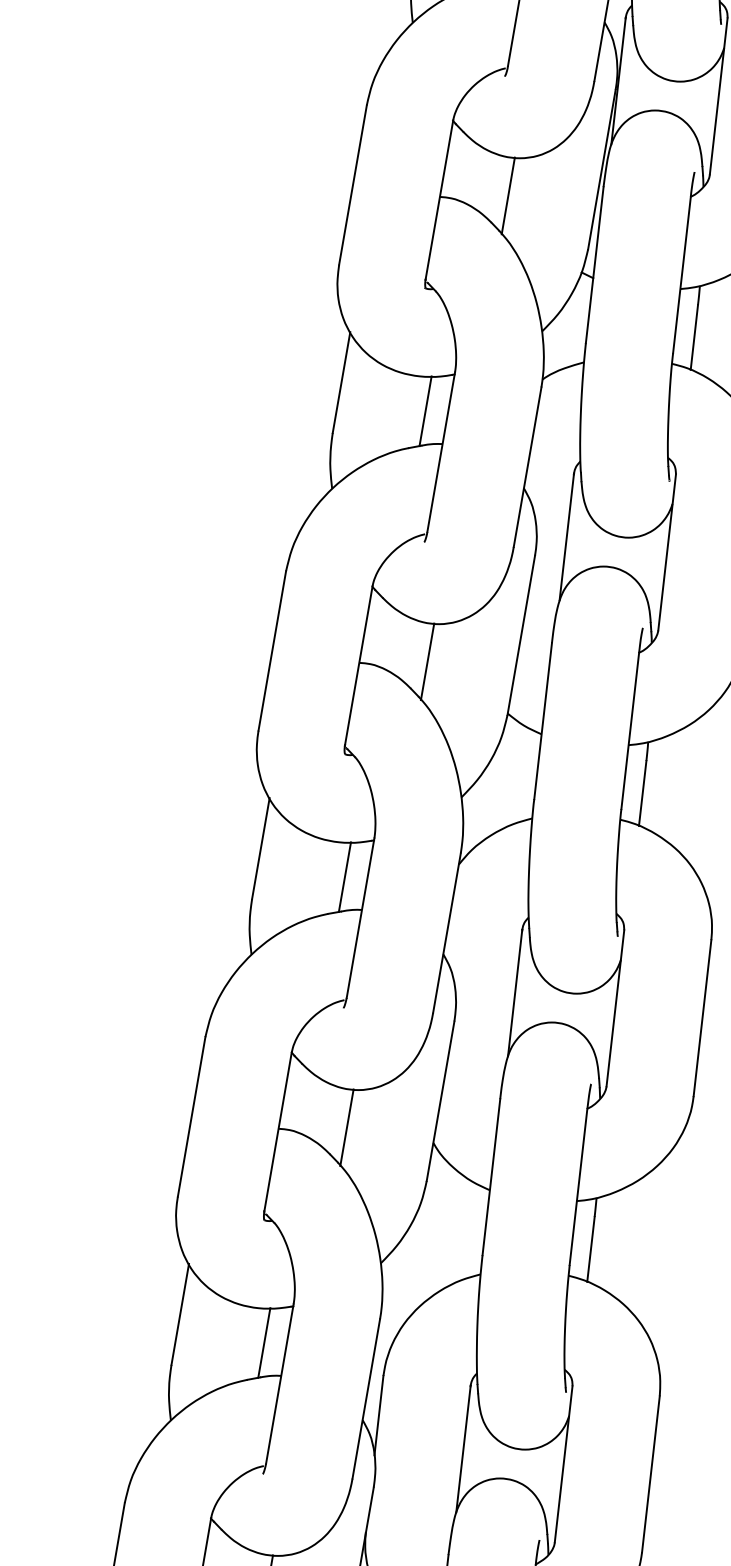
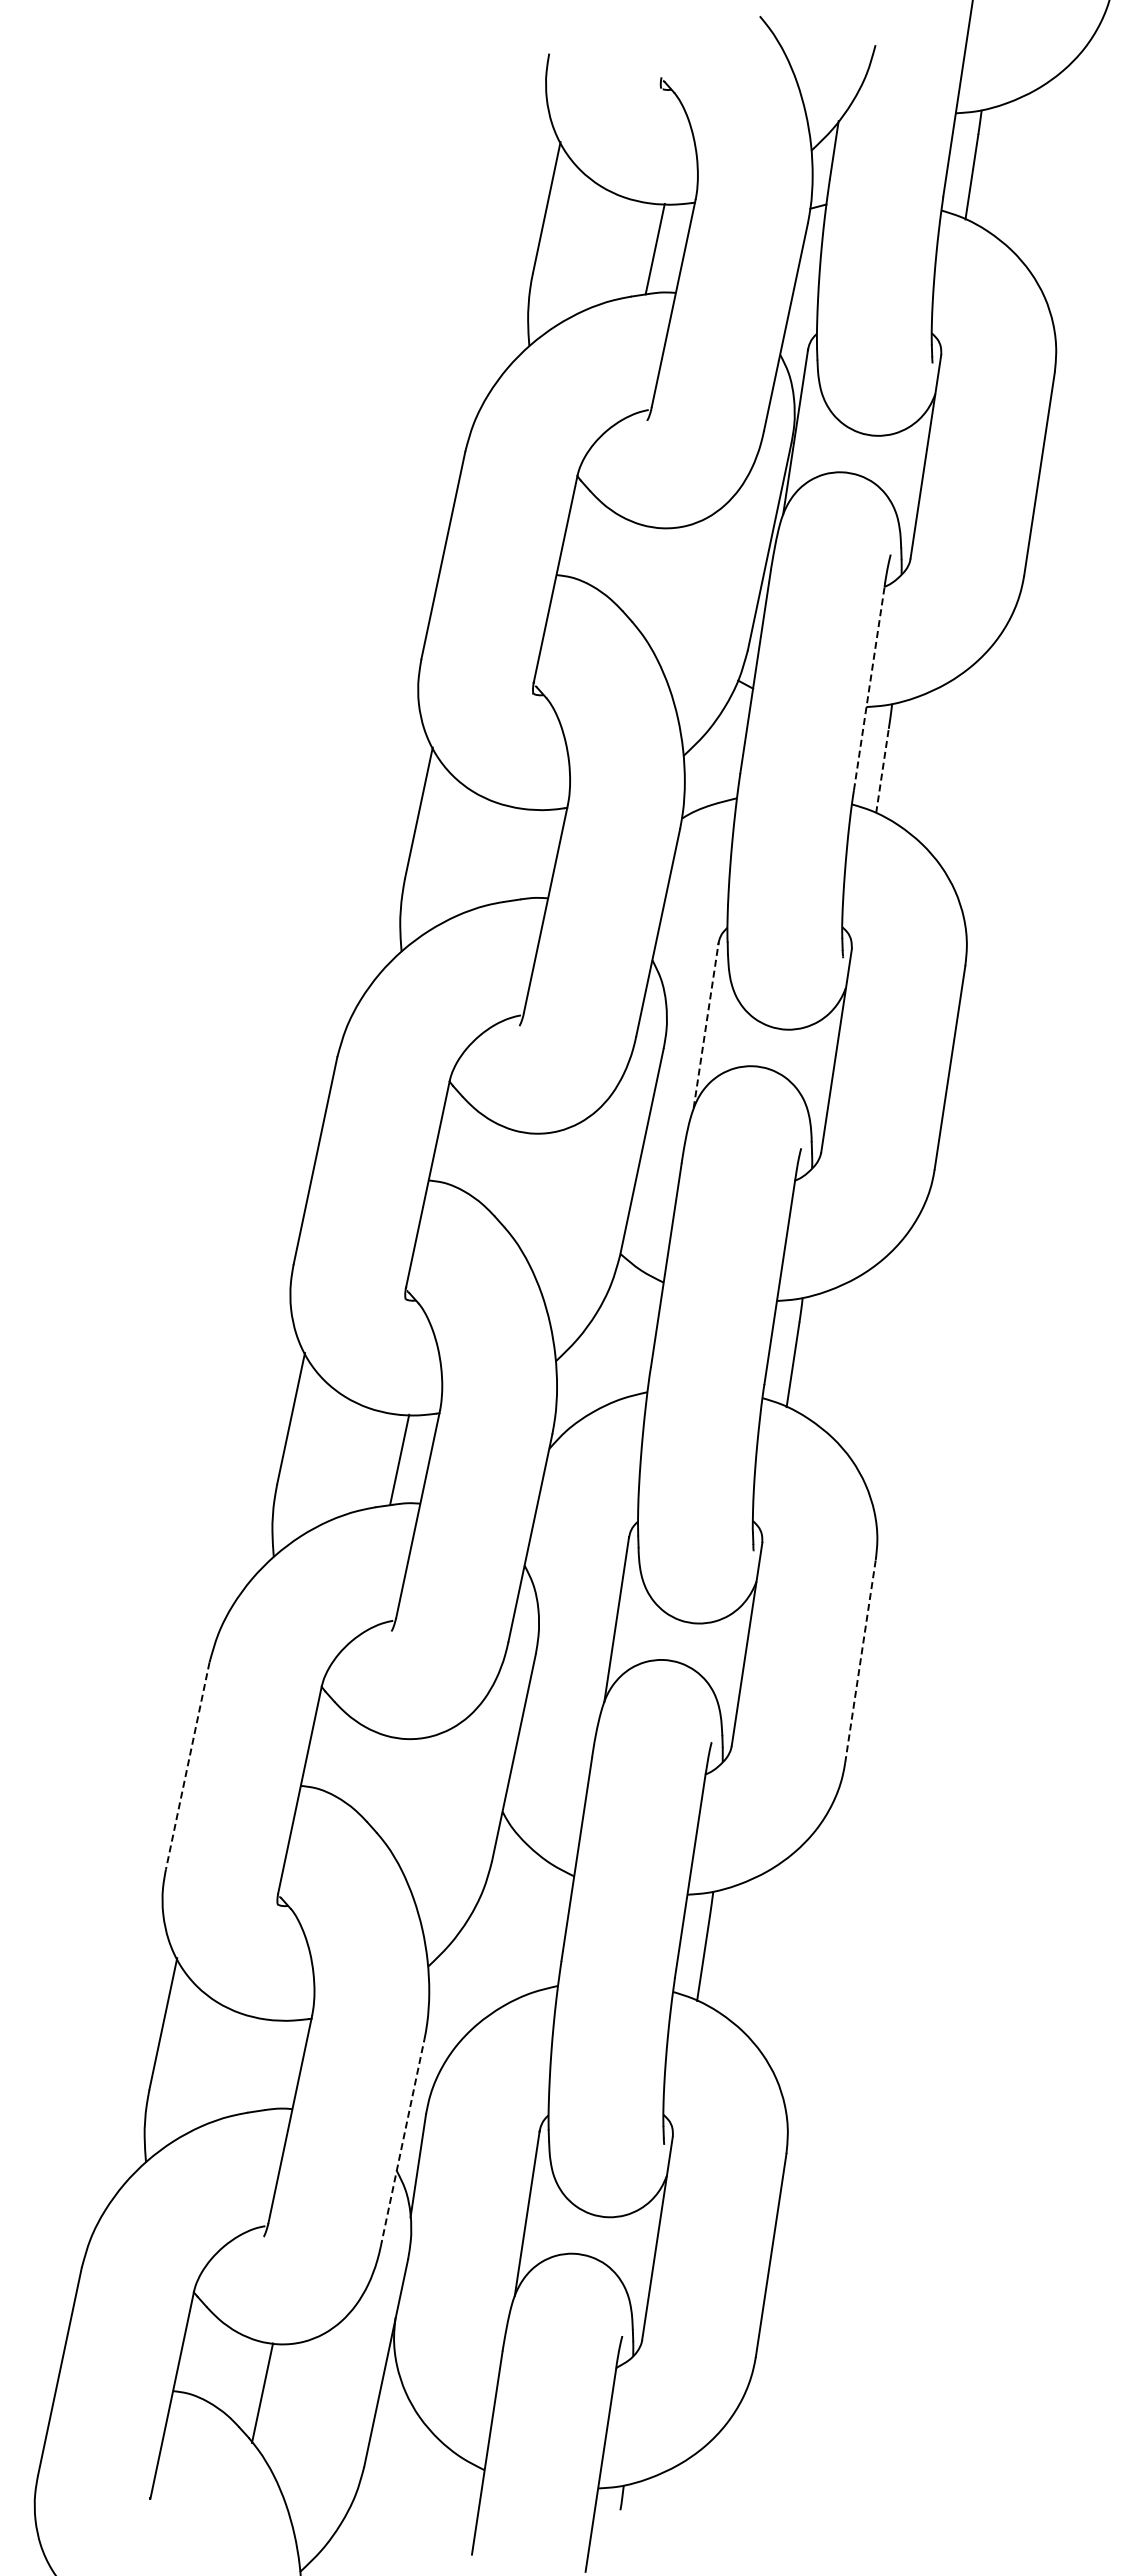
line: (507, 195) -> (645, 576), removed
line: (682, 274) -> (869, 688), solid -> dashed
line: (694, 337) -> (882, 771), solid -> dashed
line: (425, 411) -> (527, 854), removed
line: (567, 536) -> (706, 1025), solid -> dashed
line: (427, 661) -> (517, 1182), removed
line: (702, 1018) -> (860, 1661), solid -> dashed
line: (191, 1117) -> (187, 1766), solid -> dashed
line: (346, 1127) -> (389, 1787), removed
line: (264, 1343) -> (271, 2065), removed
line: (366, 1399) -> (402, 2143), solid -> dashed

